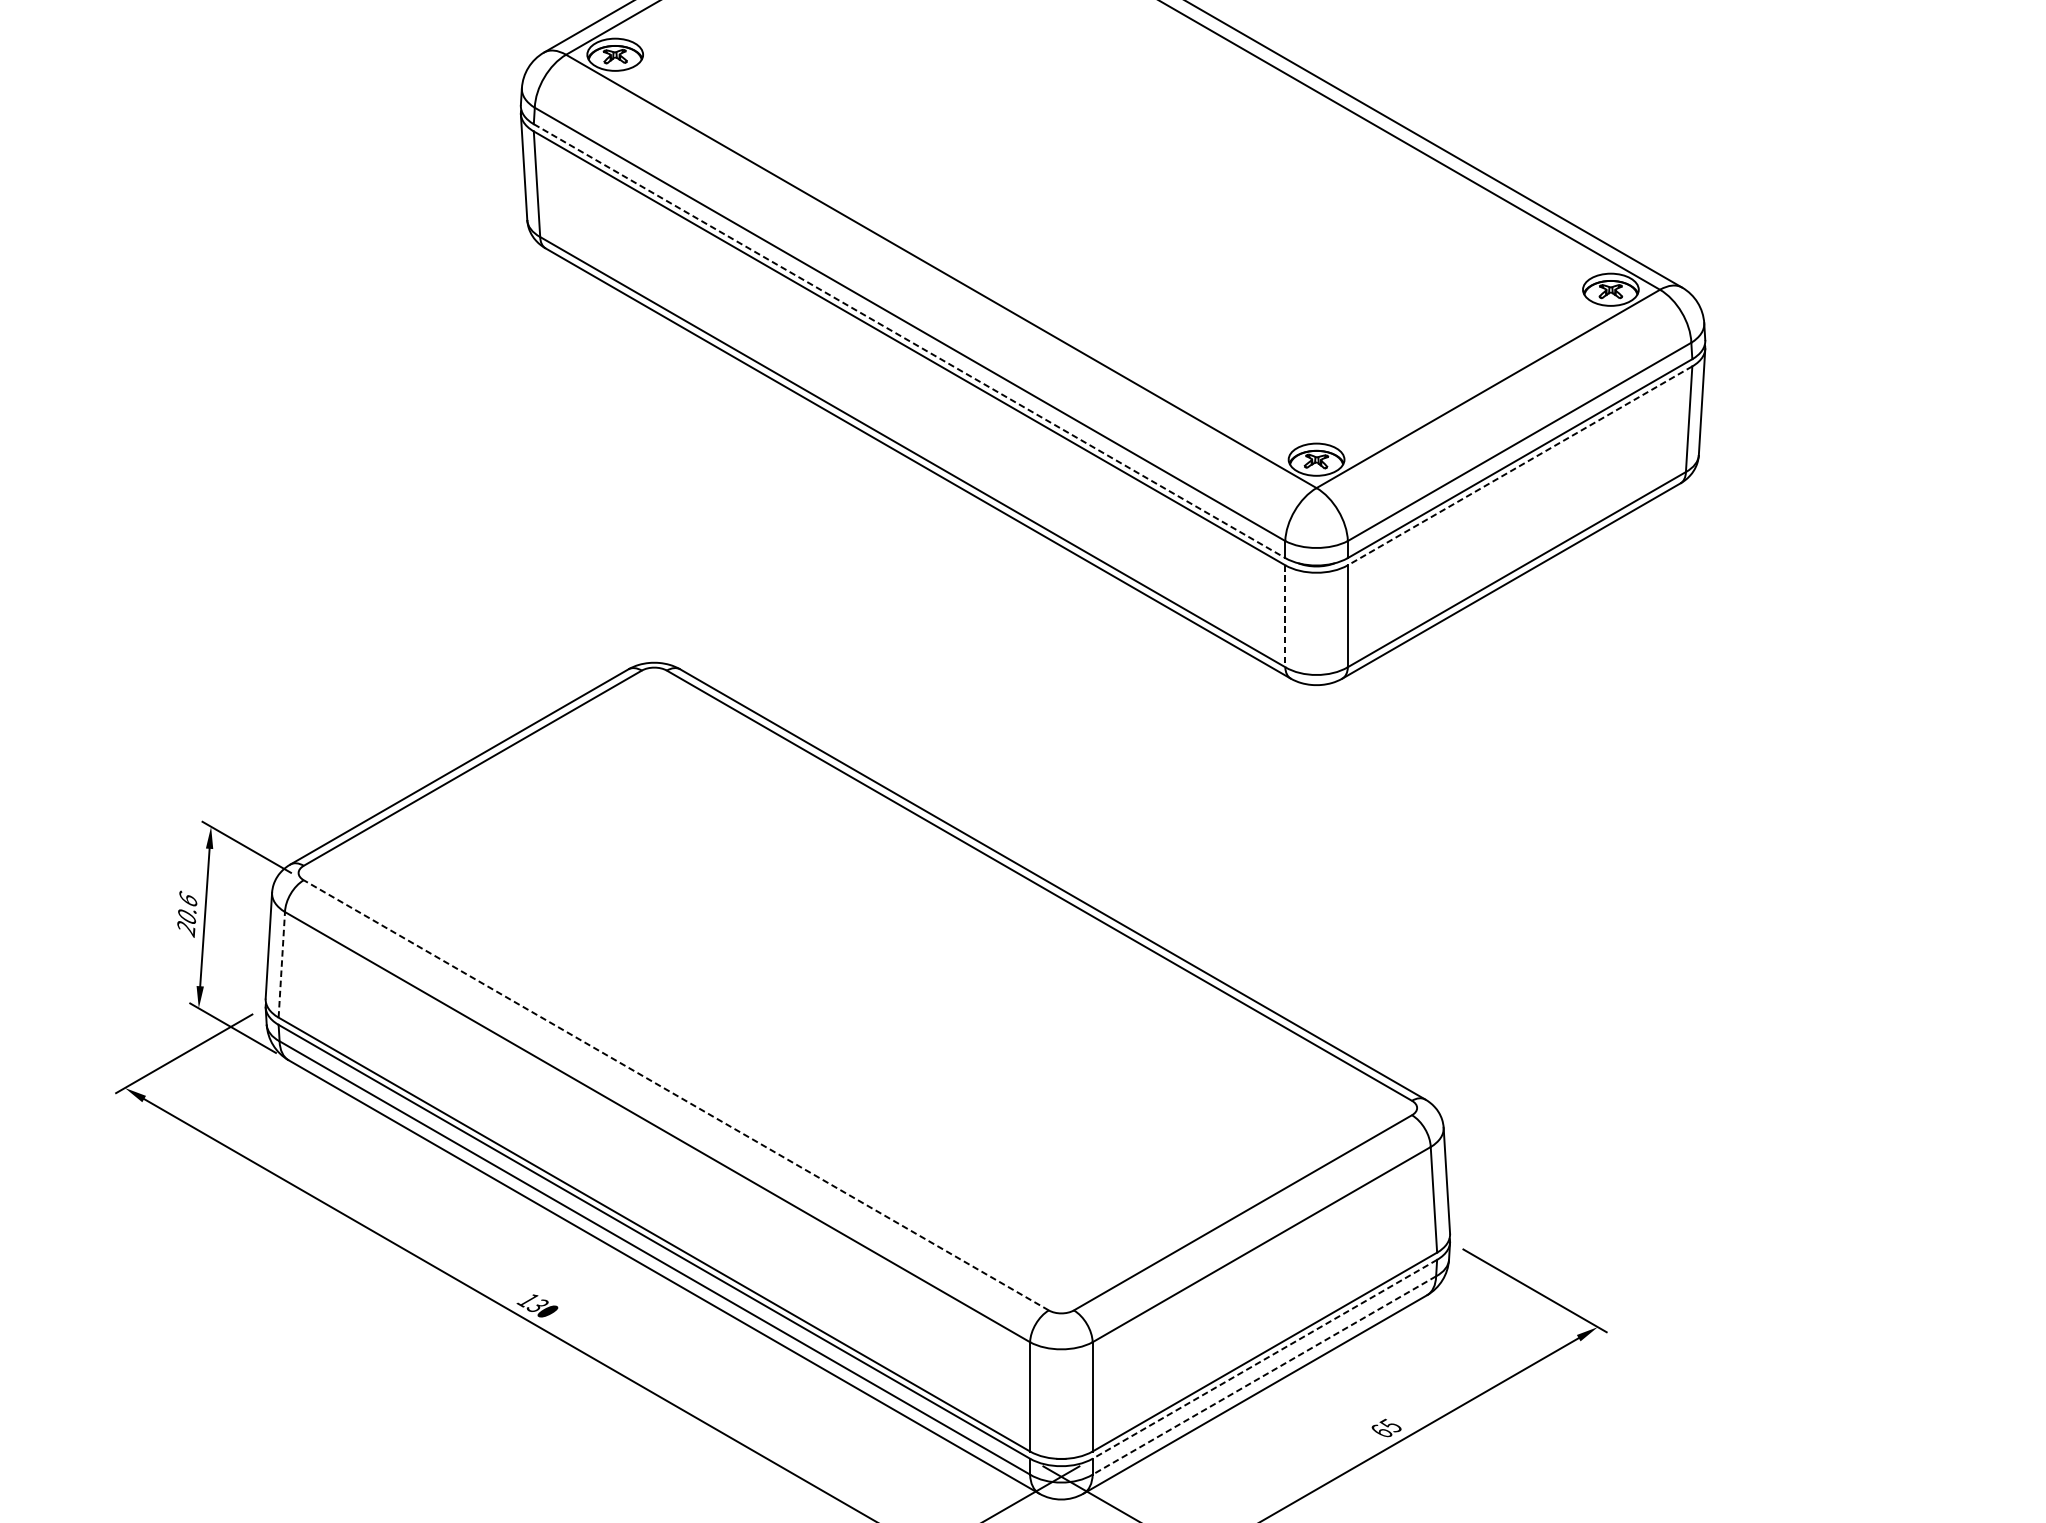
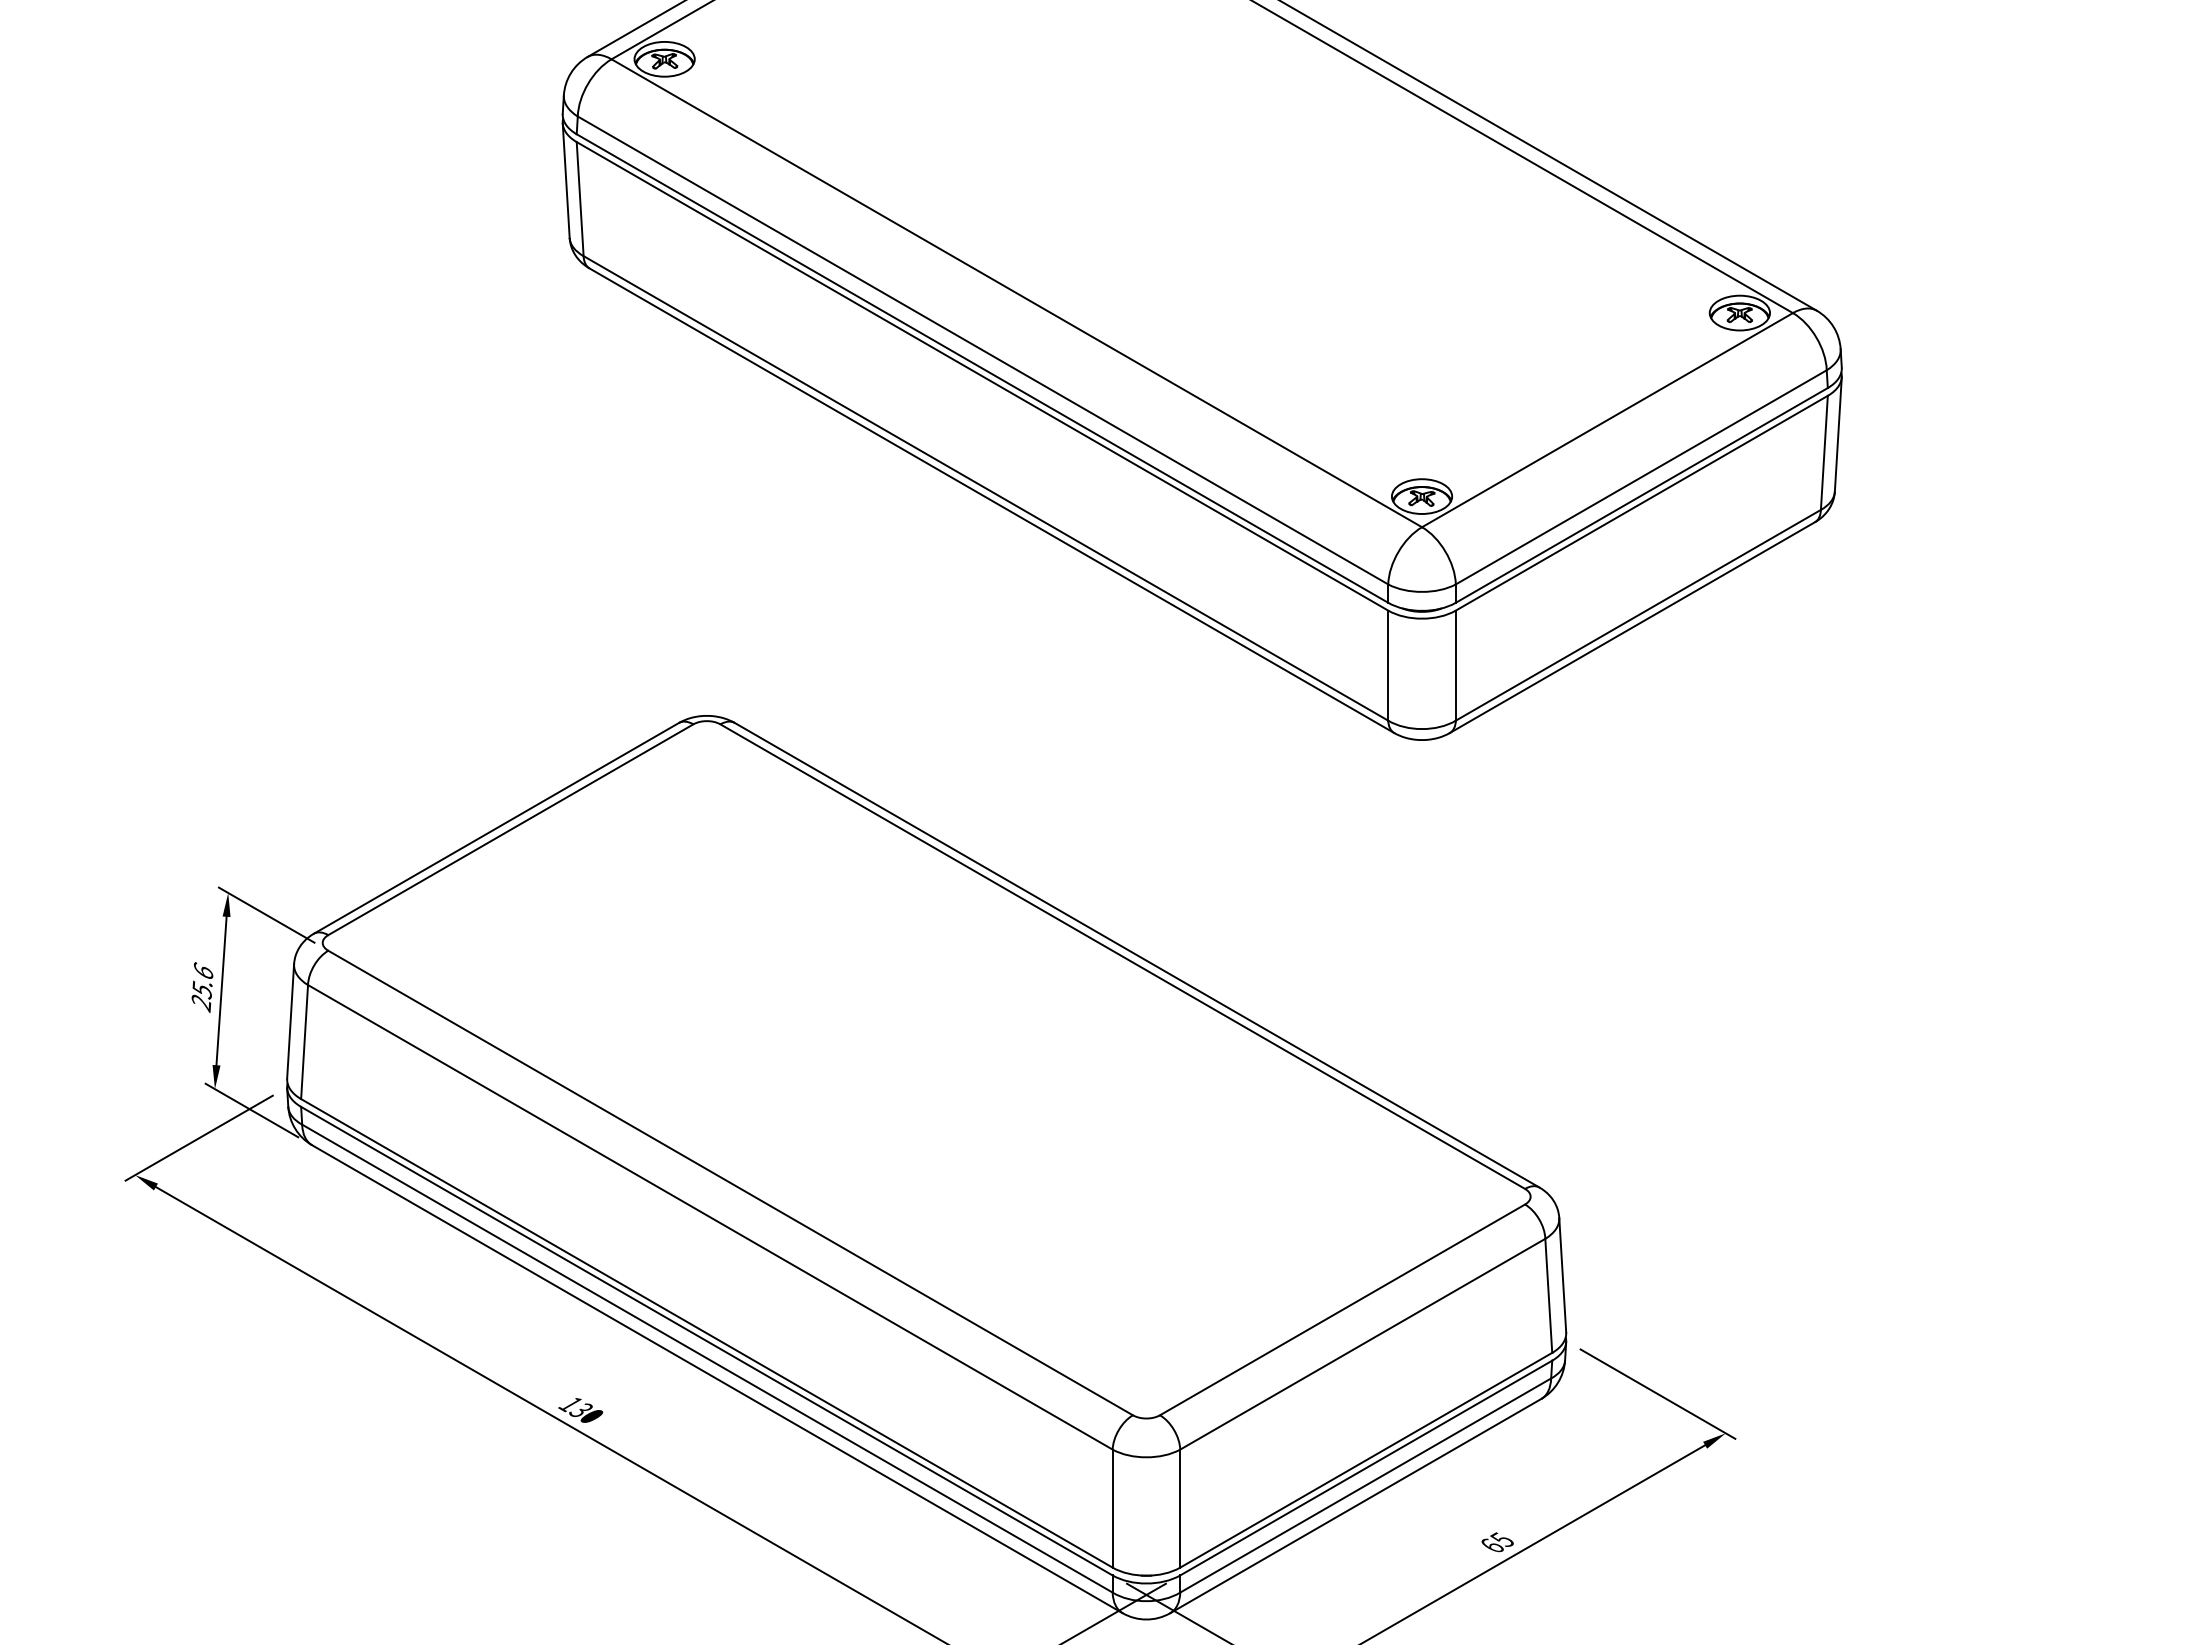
line: (909, 341) -> (982, 368), dashed -> solid
line: (1519, 466) -> (1641, 503), dashed -> solid
line: (1285, 617) -> (1388, 666), dashed -> solid
text: (186, 916) -> (201, 989), 20.6 -> 25.6
line: (281, 964) -> (304, 1041), dashed -> solid
line: (676, 1095) -> (730, 1183), dashed -> solid
line: (1265, 1359) -> (1366, 1468), dashed -> solid
line: (1264, 1375) -> (1365, 1485), dashed -> solid

